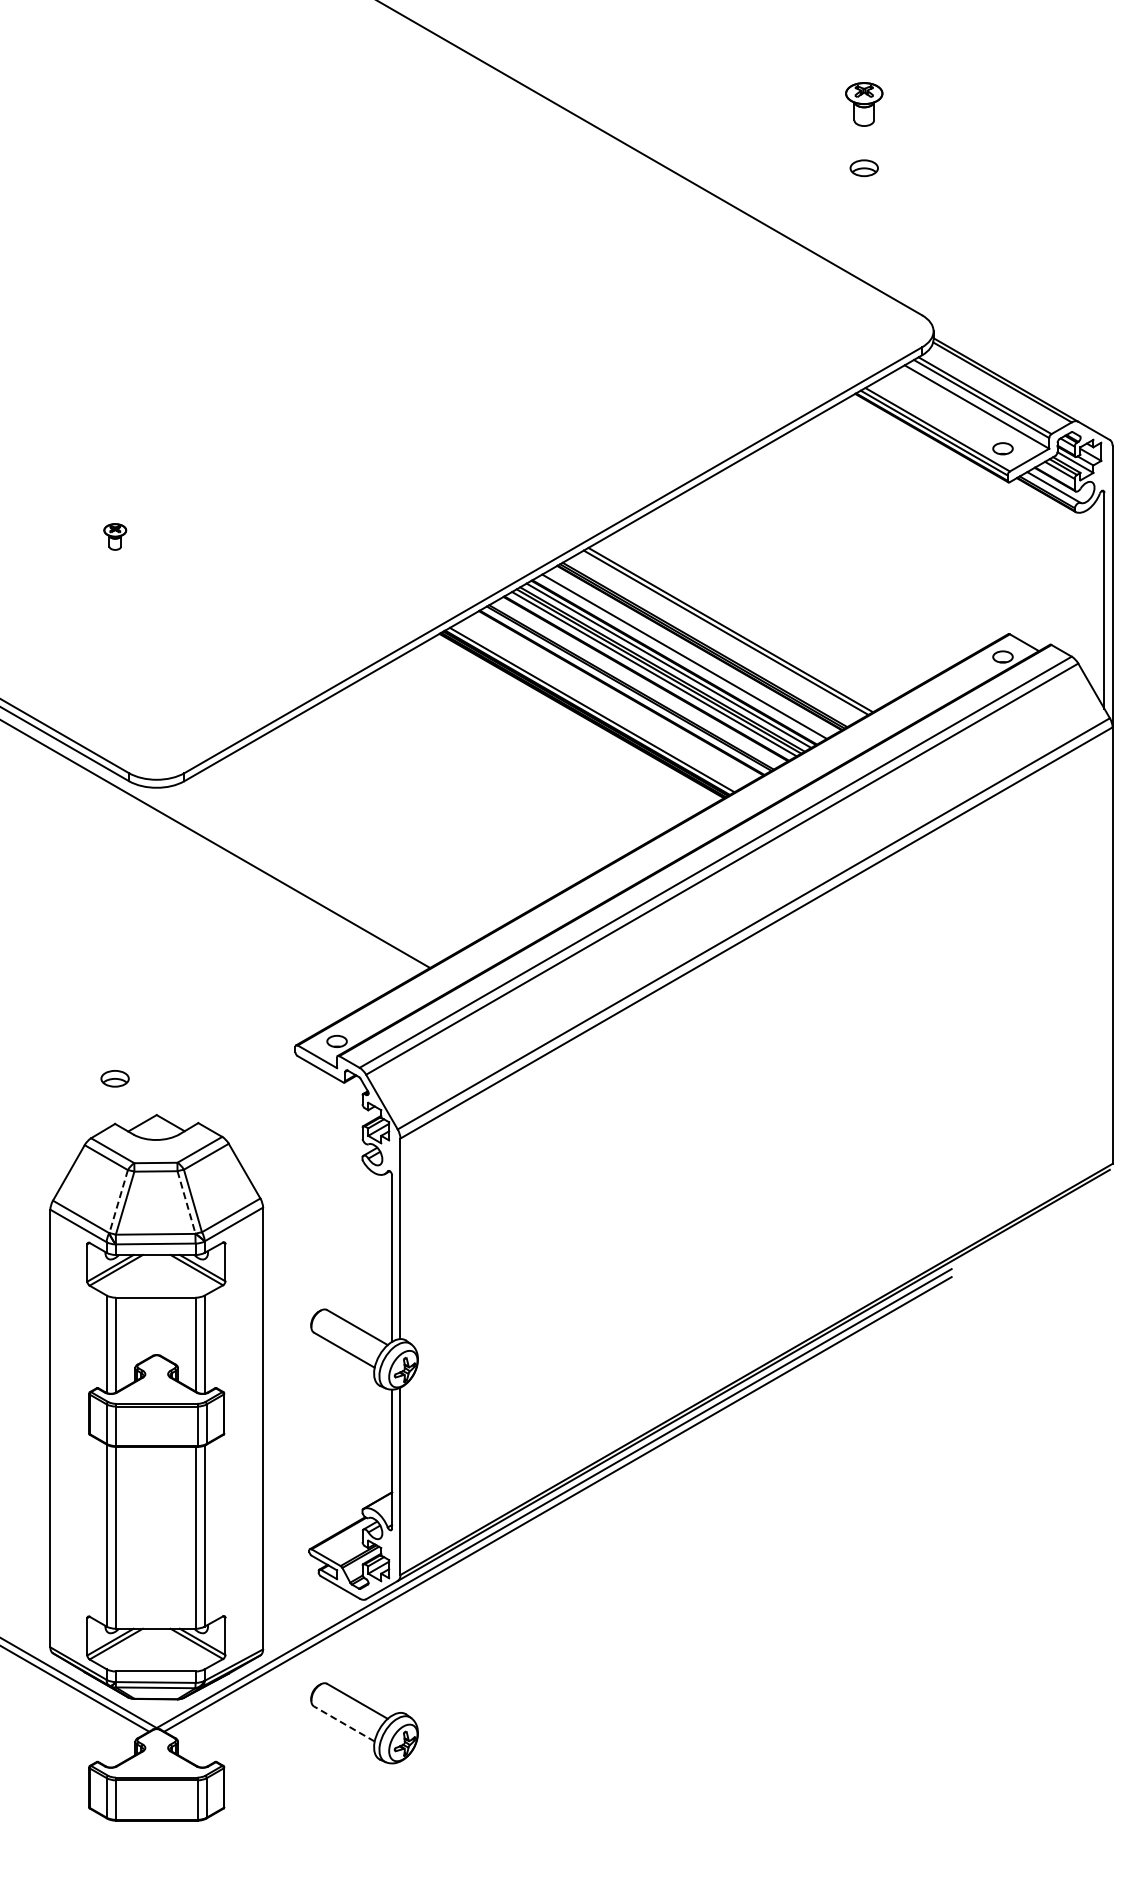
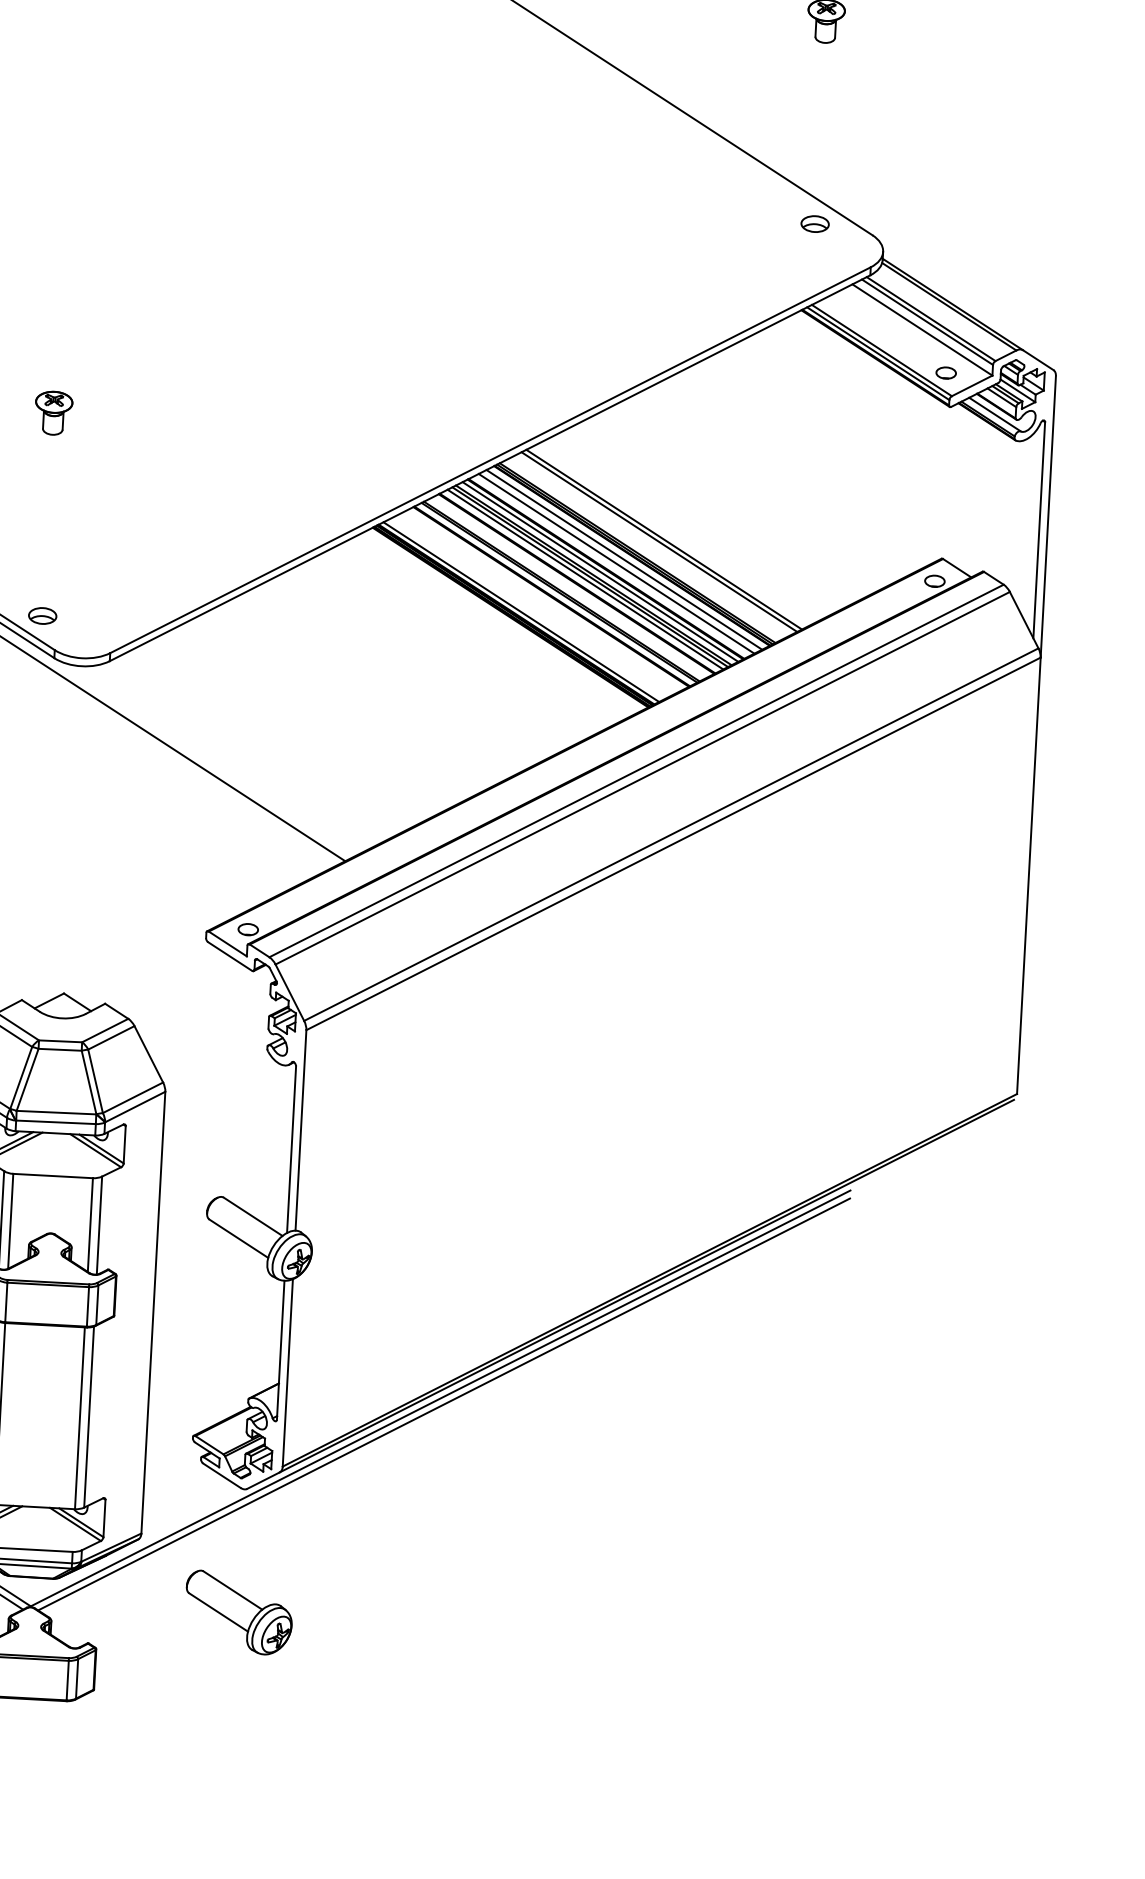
part: (863, 168) -> (814, 224), moved
part: (115, 536) -> (54, 412), size x1.67
line: (691, 652) -> (623, 559), added
part: (114, 1078) -> (42, 615), moved
line: (118, 1201) -> (21, 1077), dashed -> solid
line: (186, 1202) -> (89, 1082), dashed -> solid
line: (343, 1723) -> (217, 1611), dashed -> solid

